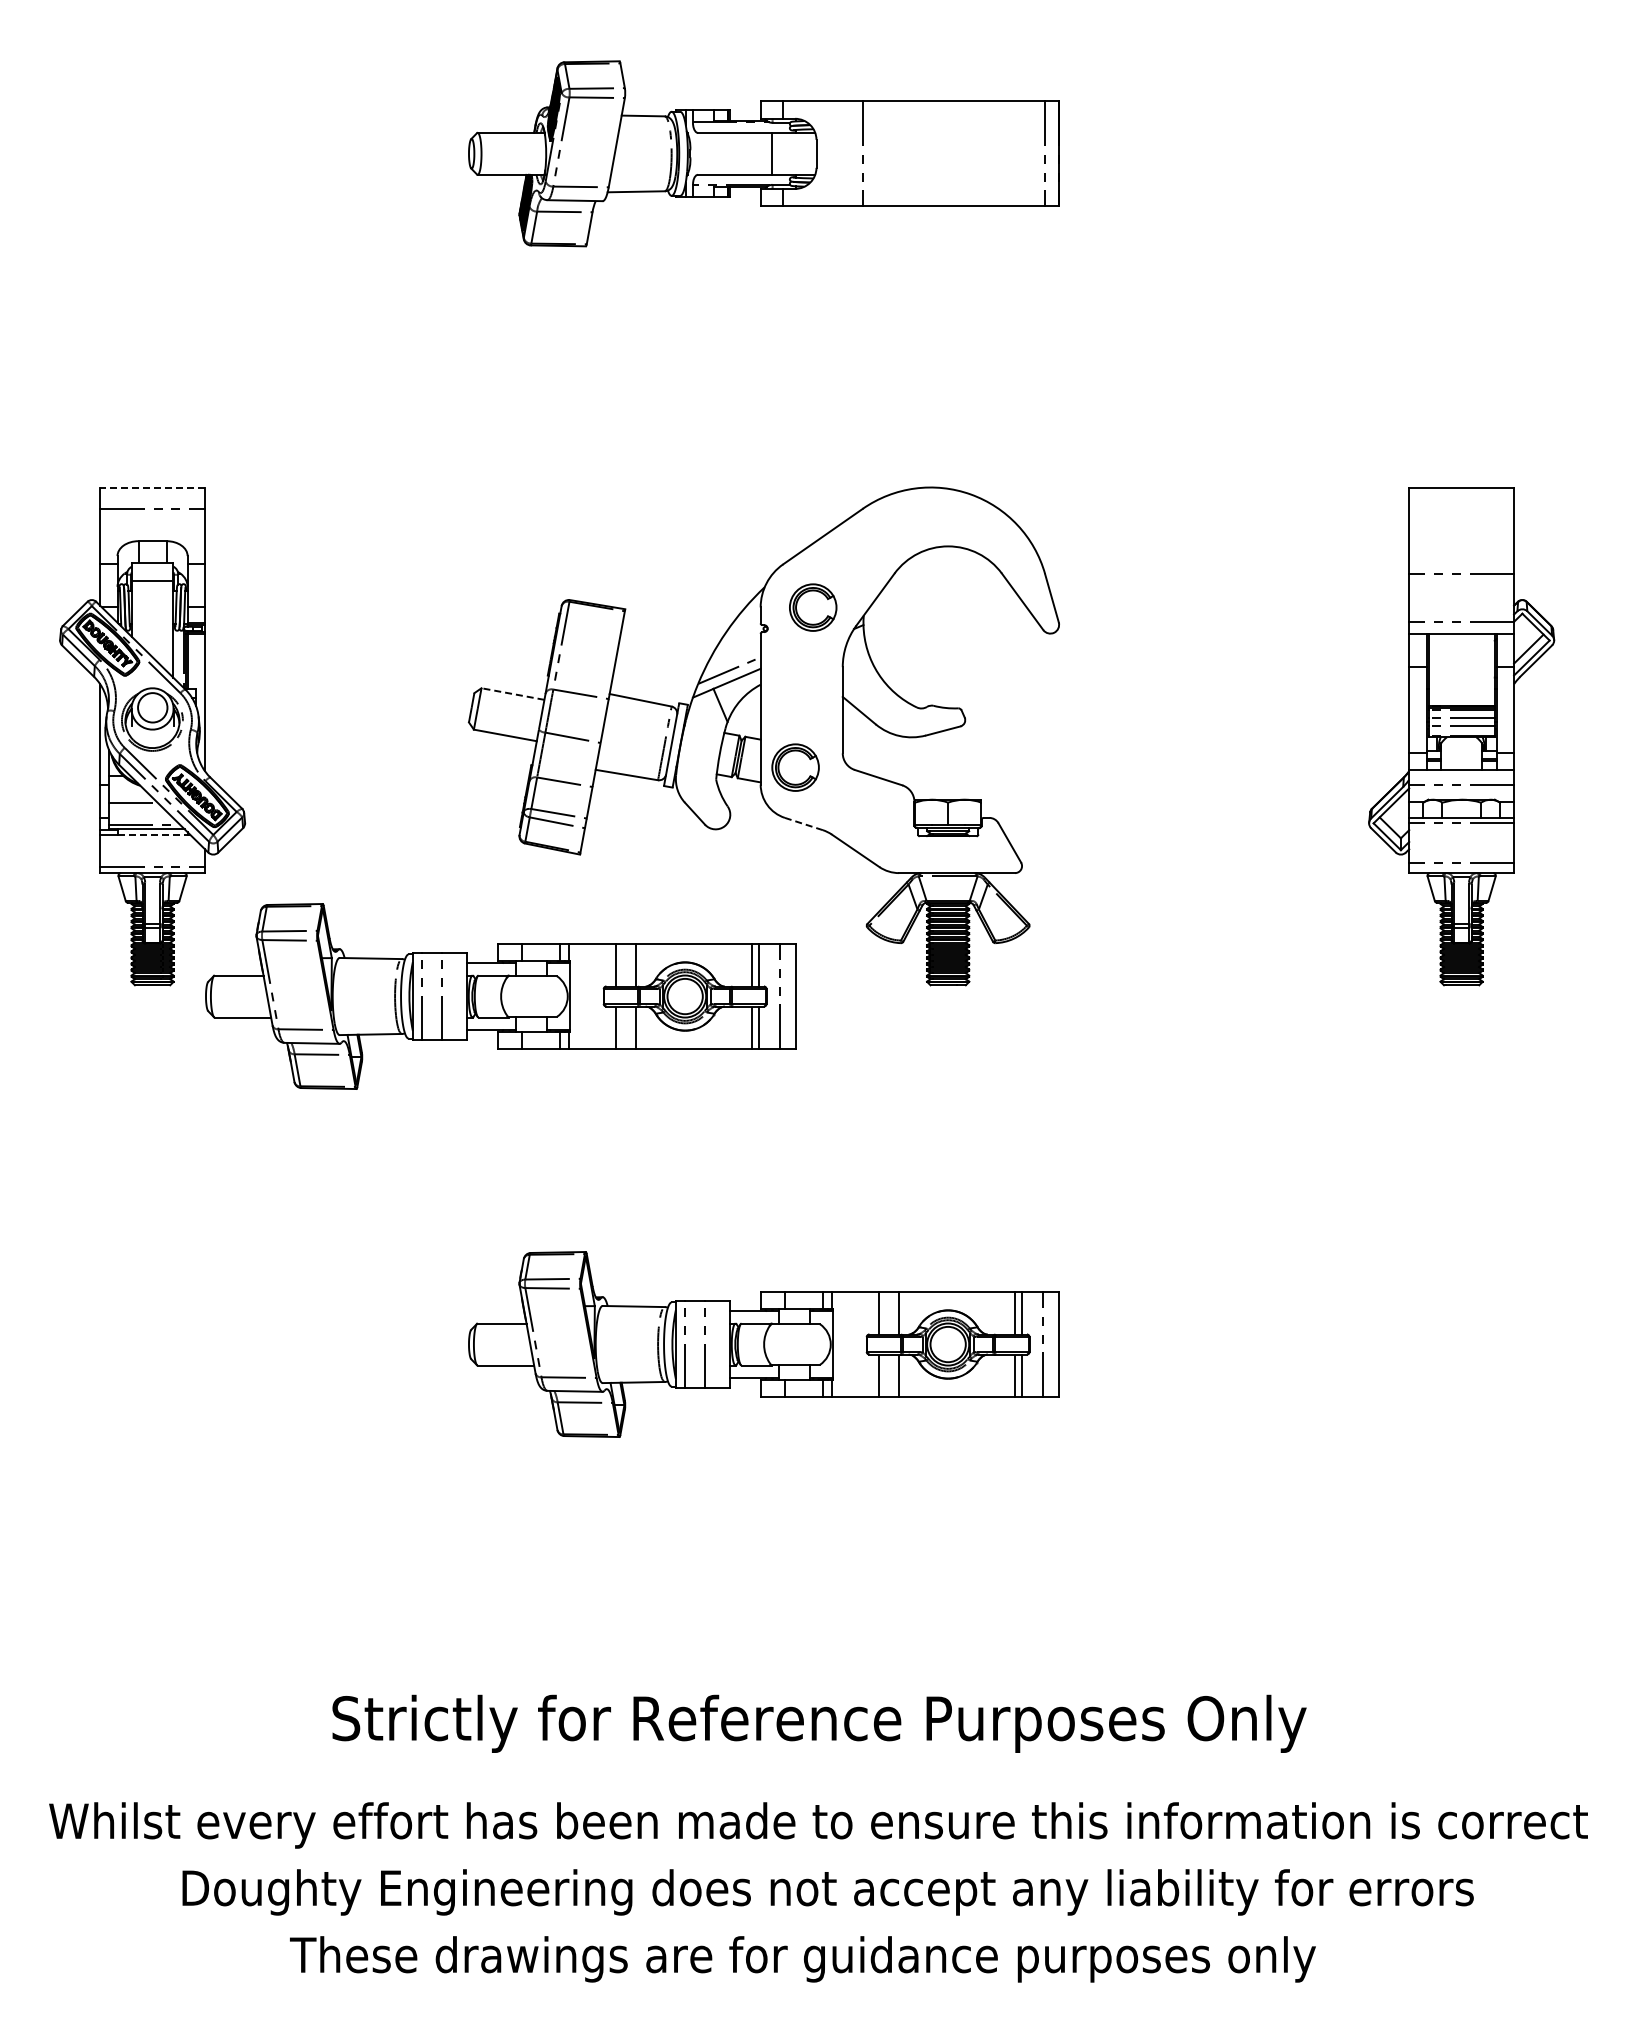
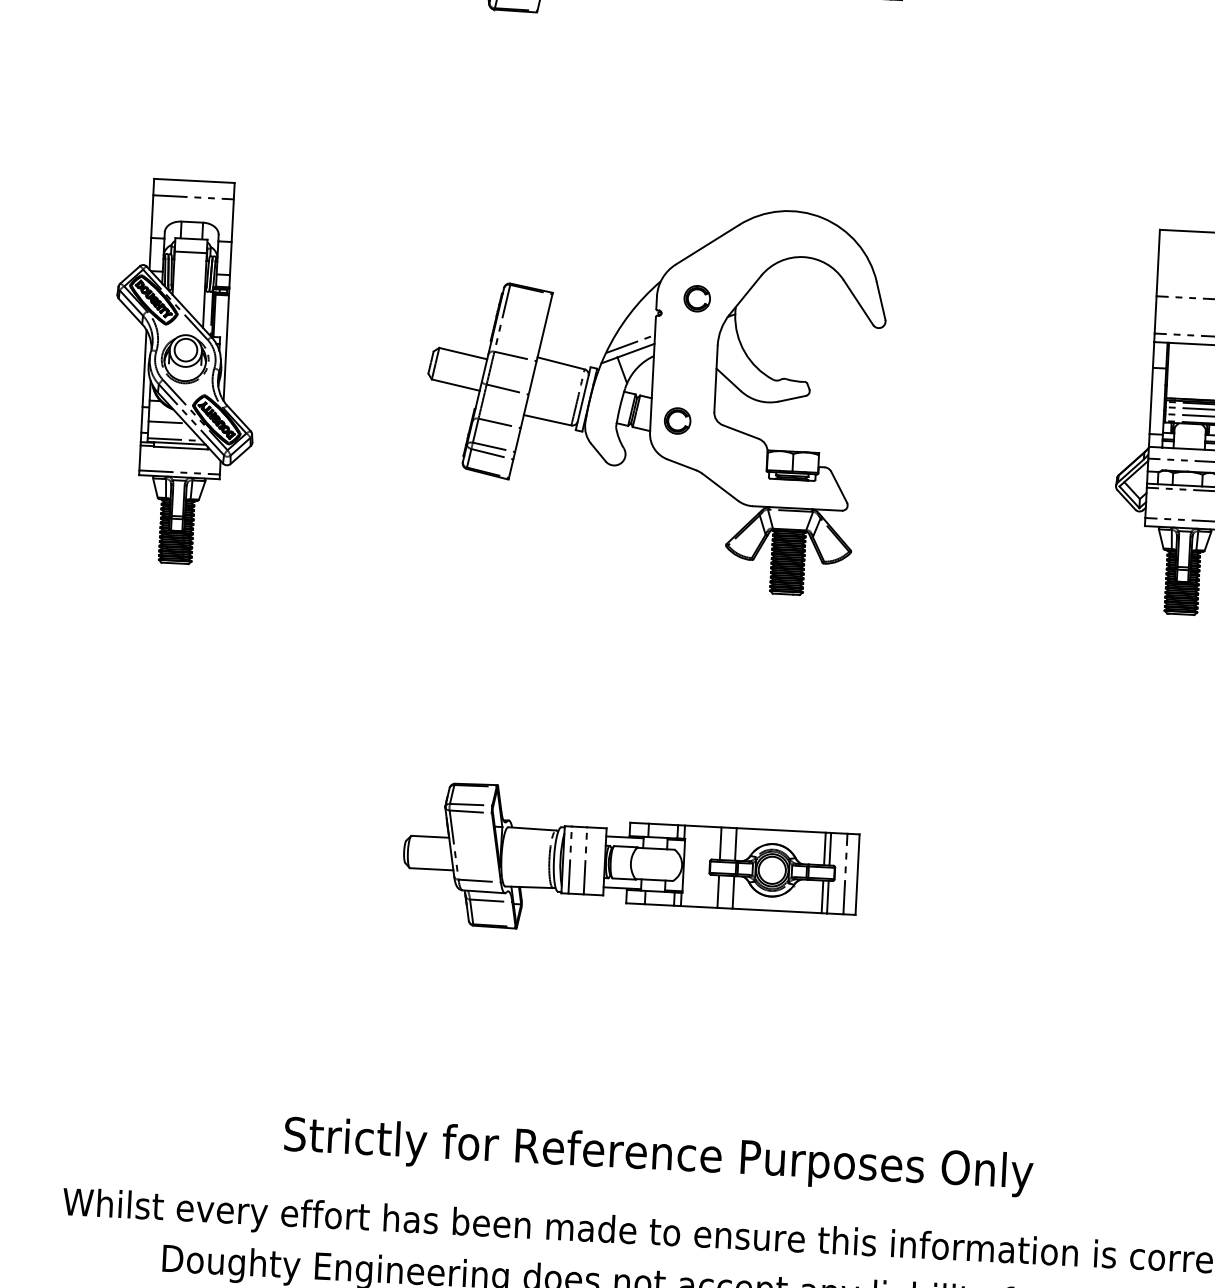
line: (152, 487) -> (194, 180), dashed -> solid
part: (812, 606) -> (696, 298), size x0.71
line: (512, 694) -> (462, 353), dashed -> solid
part: (795, 766) -> (677, 420), size x0.71
line: (803, 824) -> (681, 465), dashed -> solid
line: (153, 835) -> (181, 448), dashed -> solid
part: (500, 996) -> (441, 585), removed

